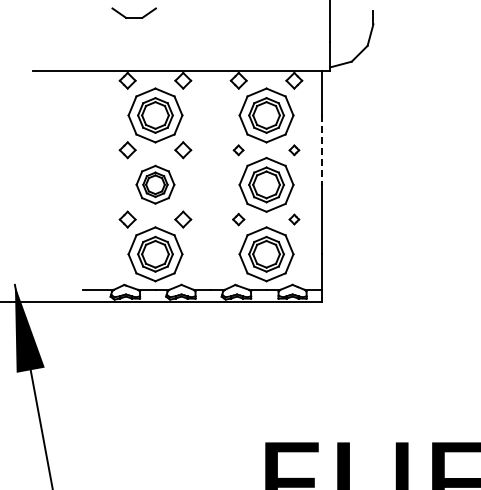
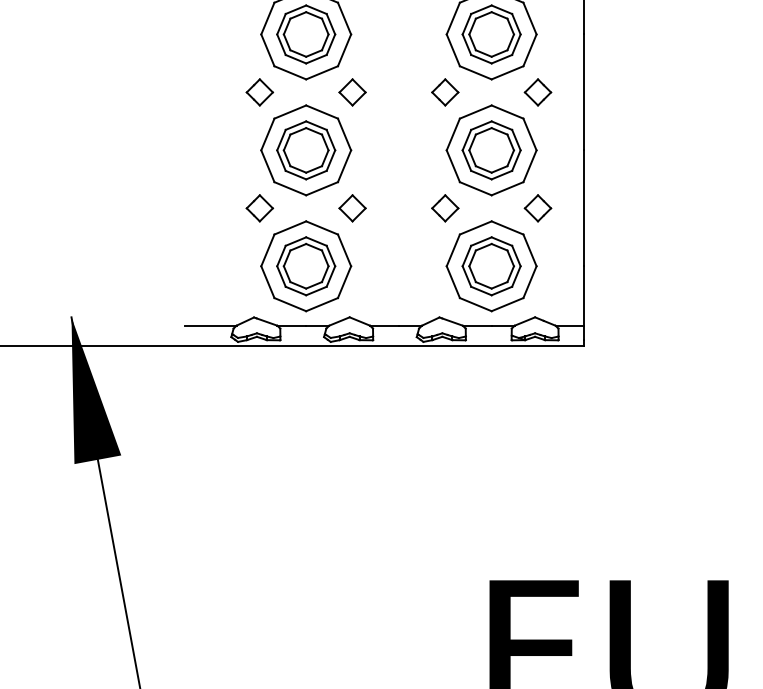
part: (238, 150) -> (444, 92), size x1.67
part: (294, 150) -> (538, 92), size x1.67
line: (322, 150) -> (585, 92), dashed -> solid
part: (155, 184) -> (306, 149), size x1.43
part: (238, 219) -> (444, 208), size x1.43
part: (294, 219) -> (538, 208), size x1.67

